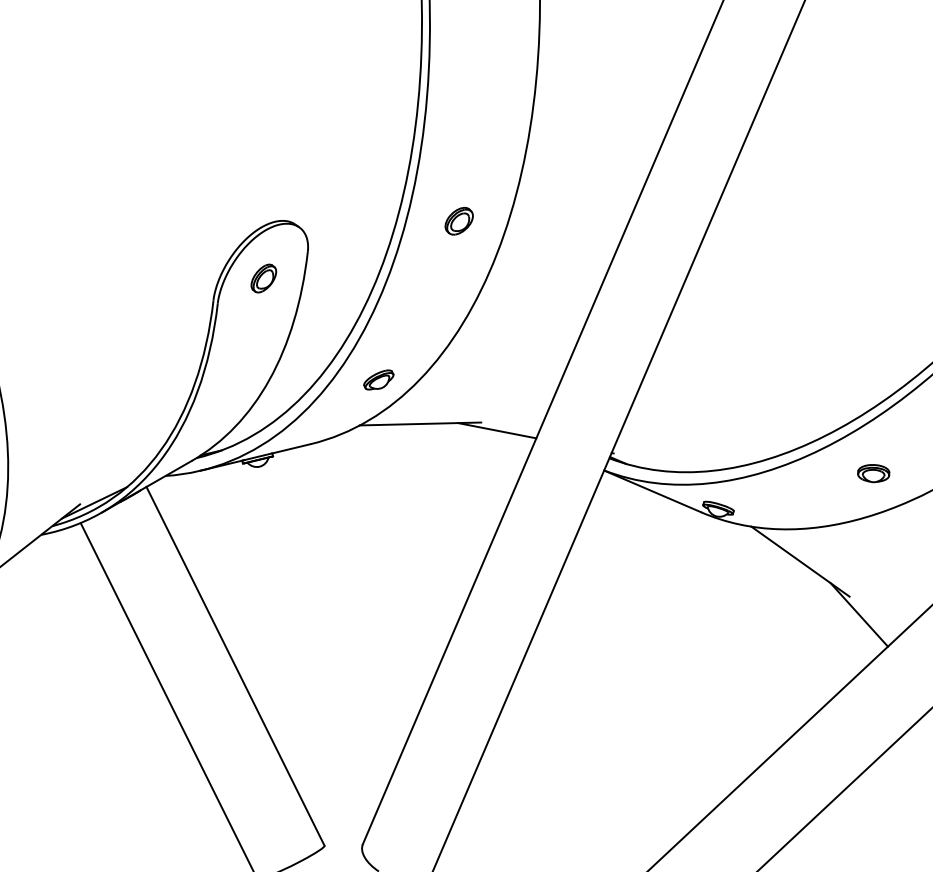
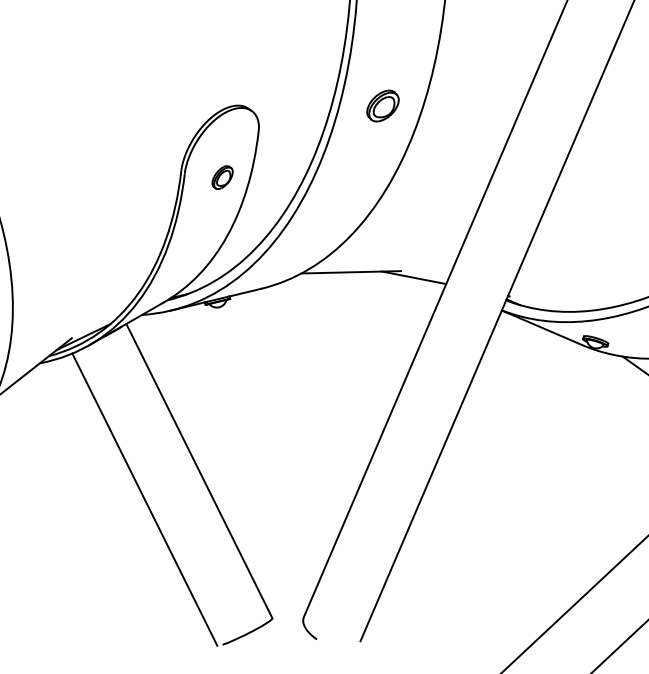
part: (458, 220) -> (382, 105), size x1.4
part: (263, 278) -> (222, 177), moved
part: (378, 379) -> (316, 235), removed

